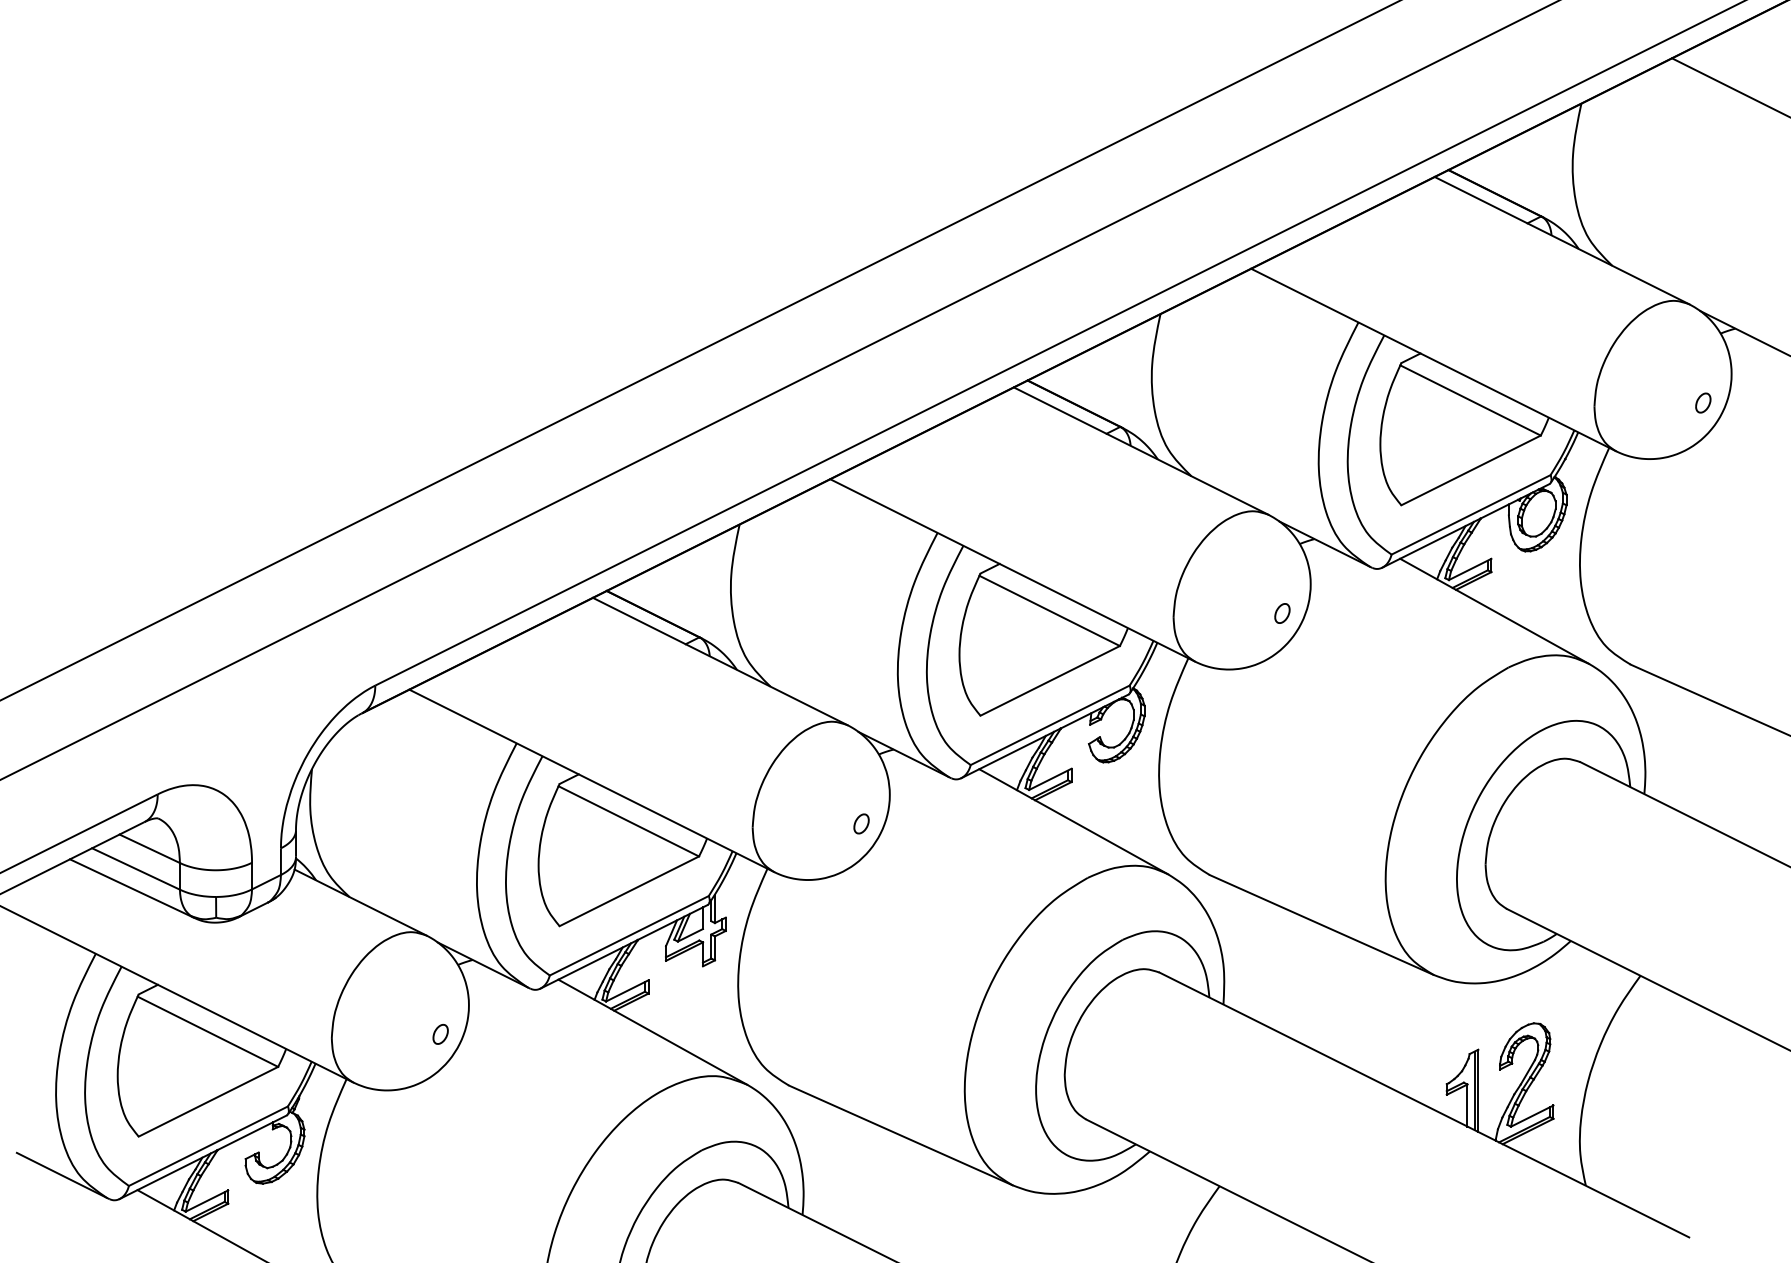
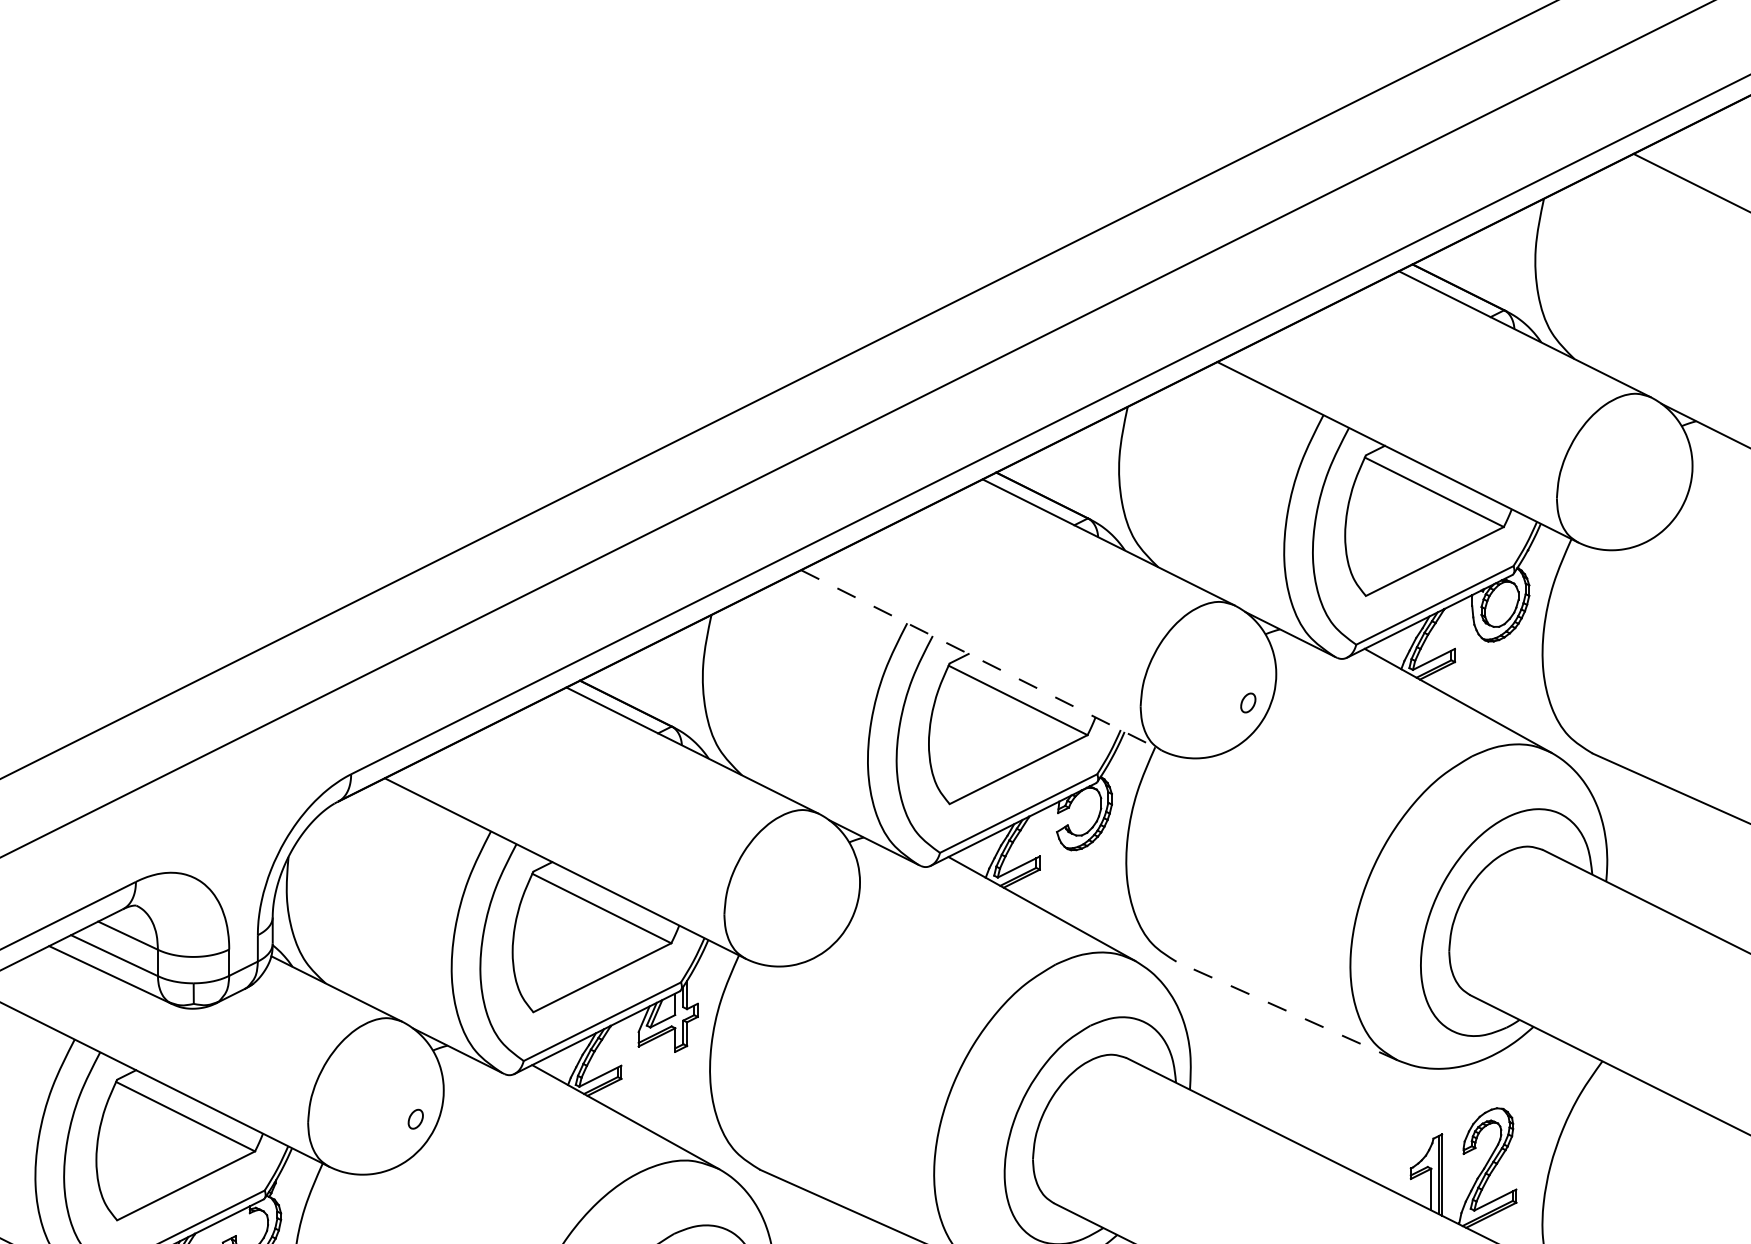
part: (1703, 402) -> (1664, 494), removed
line: (1012, 570) -> (981, 660), solid -> dashed
part: (861, 823) -> (832, 910), removed
line: (1321, 924) -> (1286, 1010), solid -> dashed

